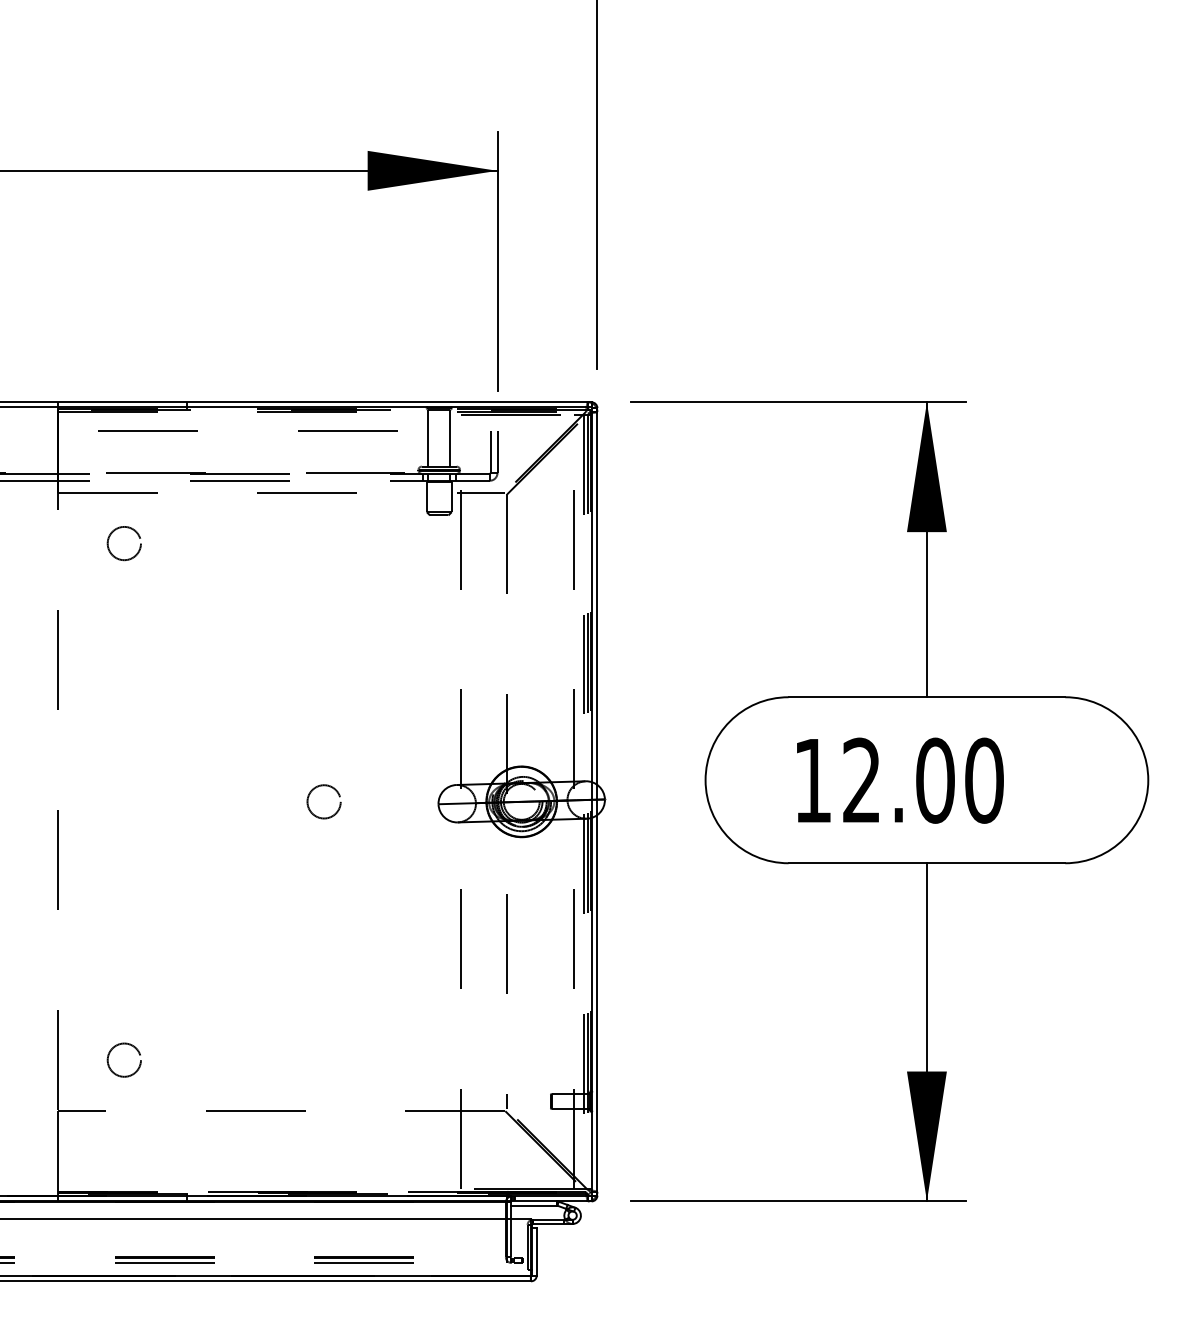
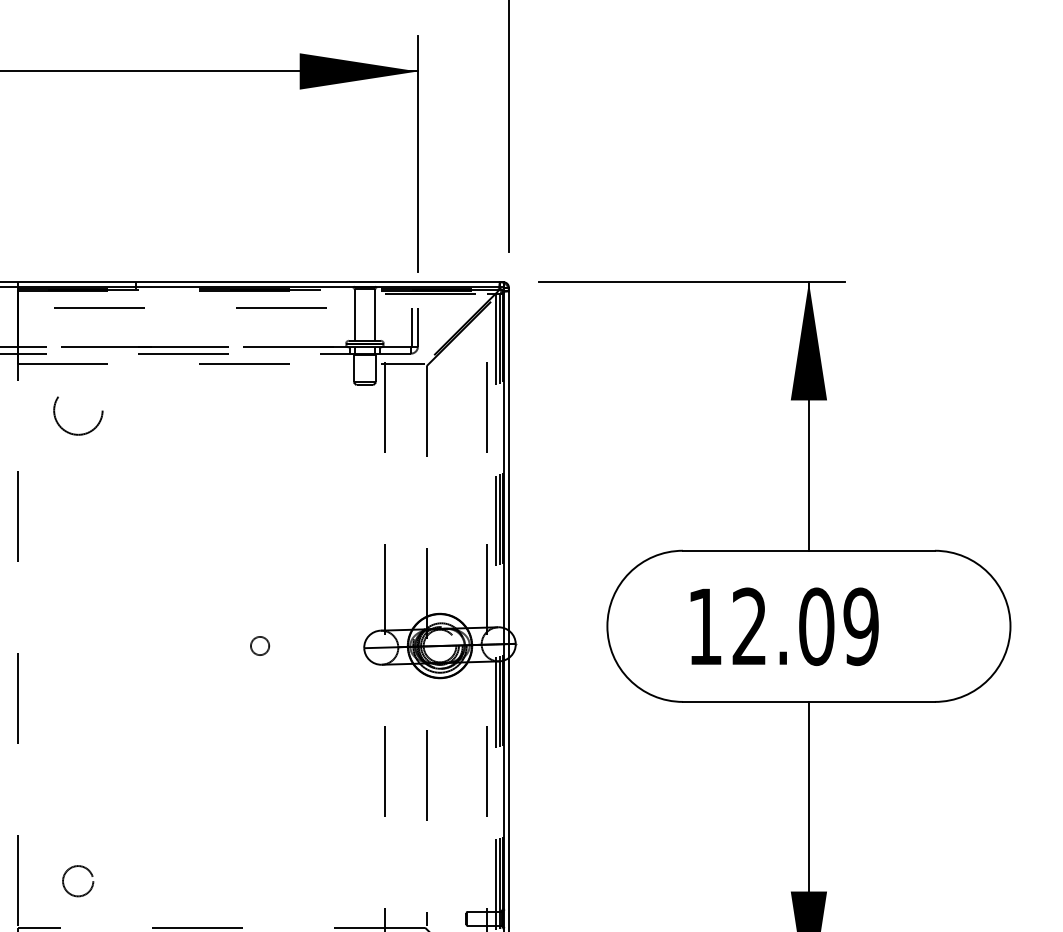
circle: (123, 543) -> (77, 410), size x1.6
text: (984, 780) -> (861, 626), 12.00 -> 12.09
circle: (323, 801) -> (259, 645), size x0.6

